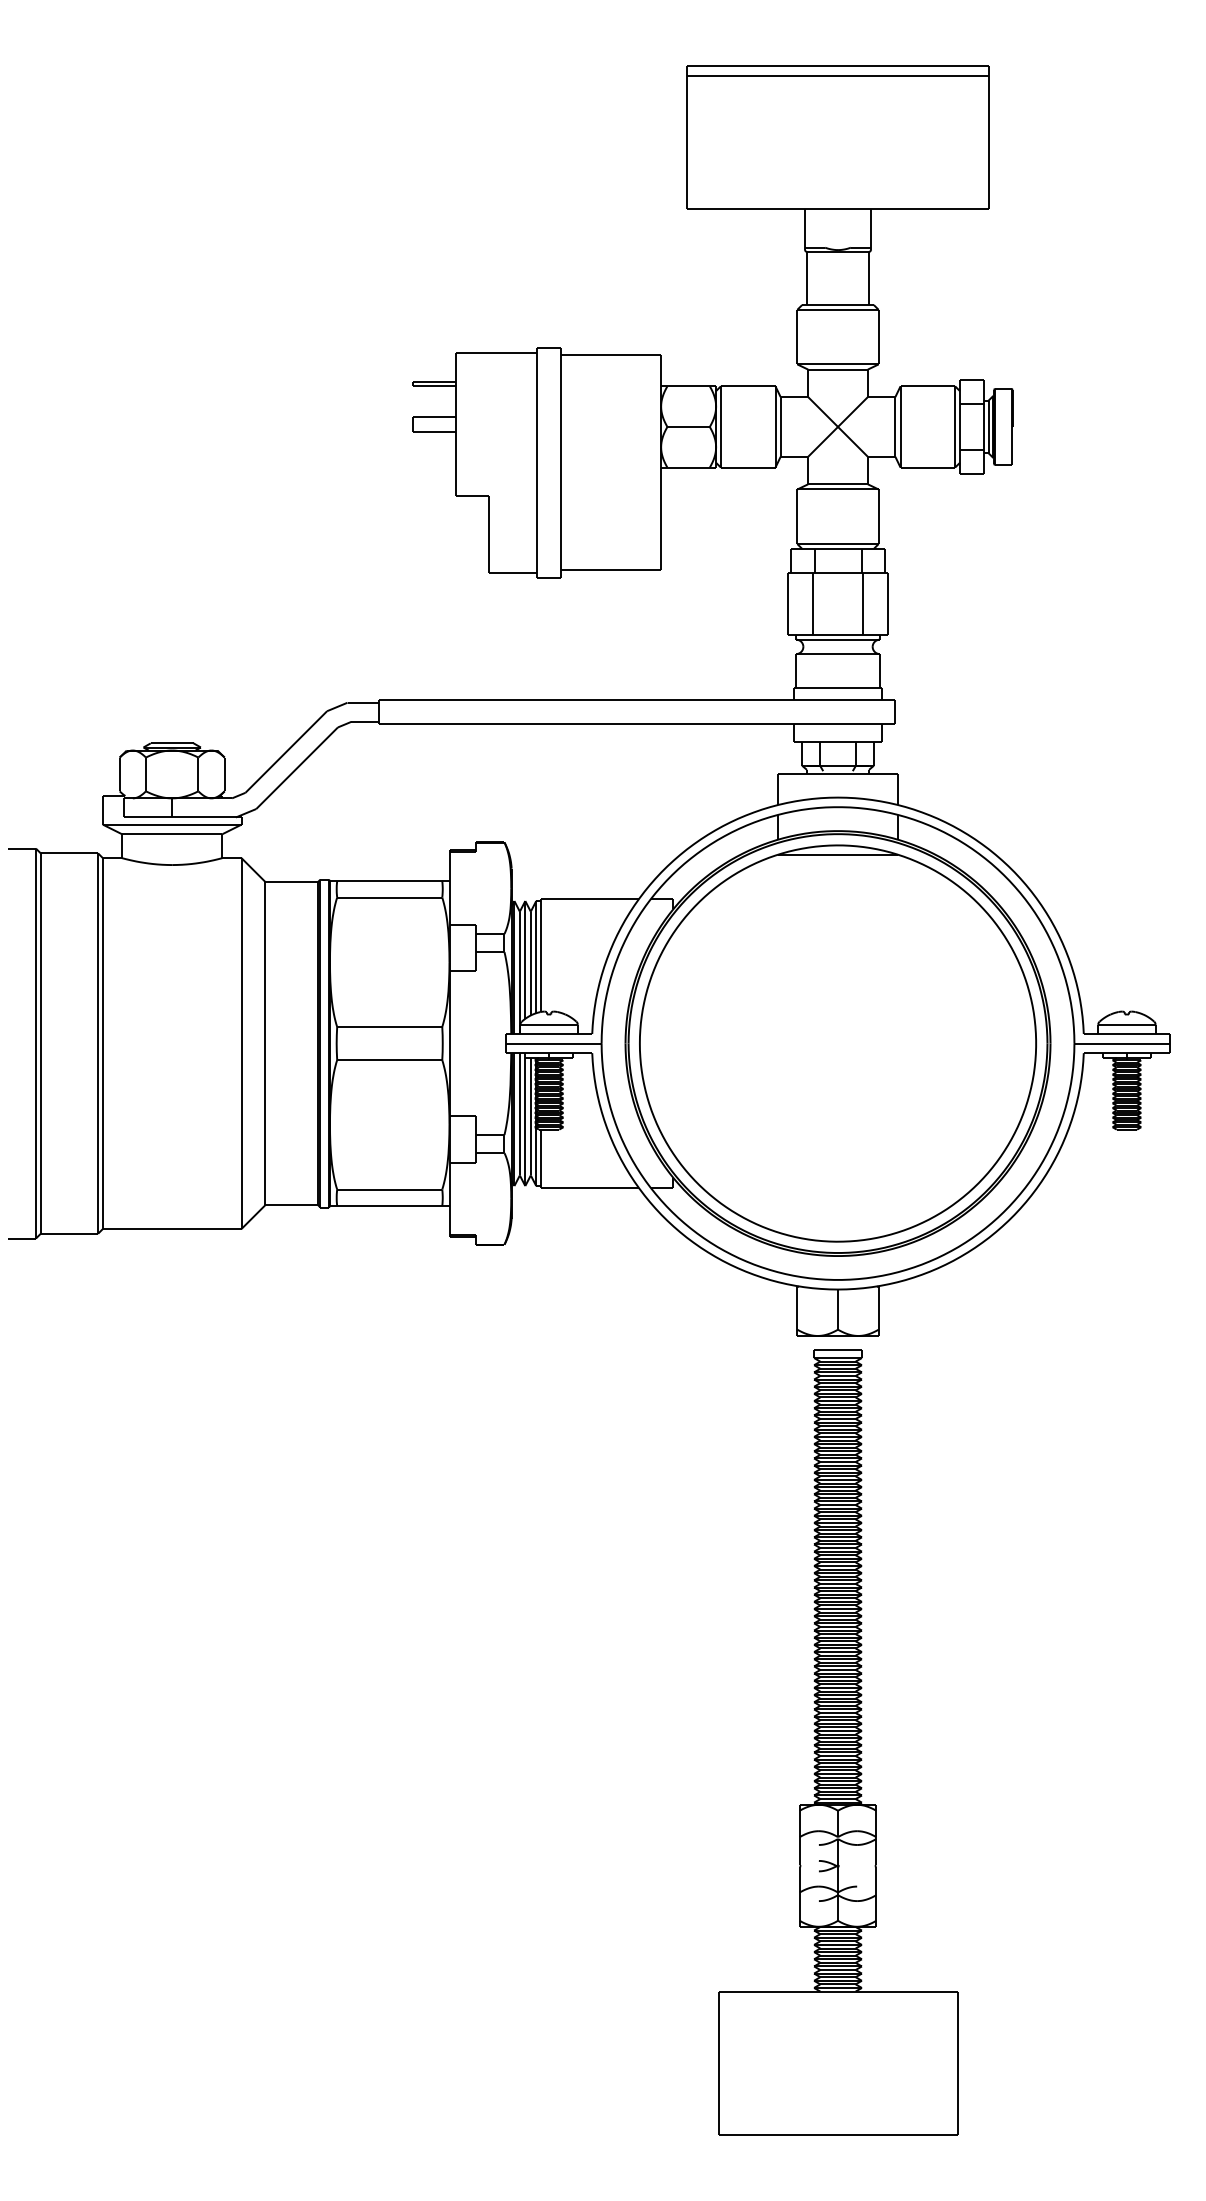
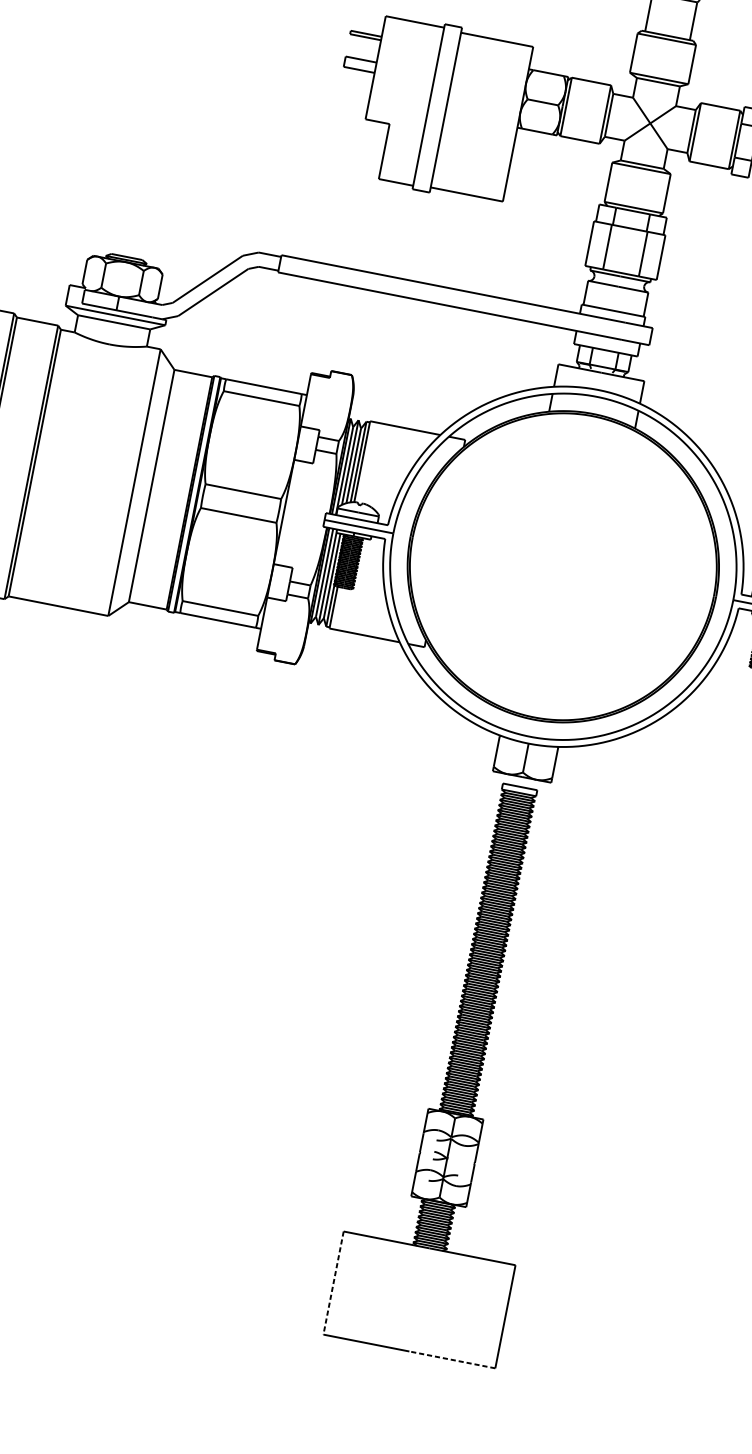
part: (837, 1043) -> (562, 566), removed
line: (718, 2063) -> (333, 1283), solid -> dashed
line: (897, 2134) -> (452, 1359), solid -> dashed

